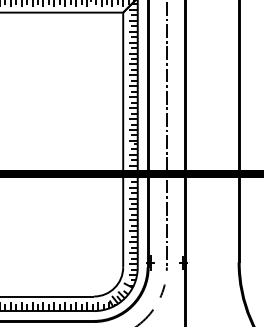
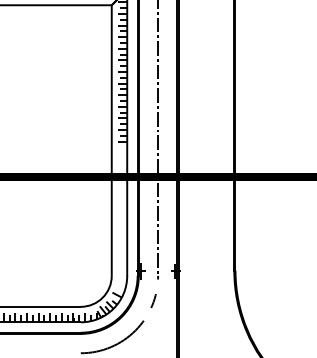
hatch: (133, 214) -> (122, 219), removed

